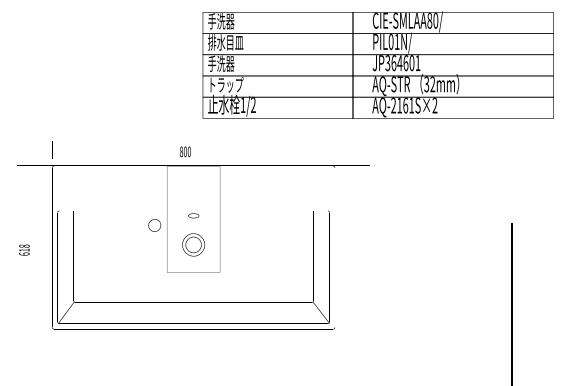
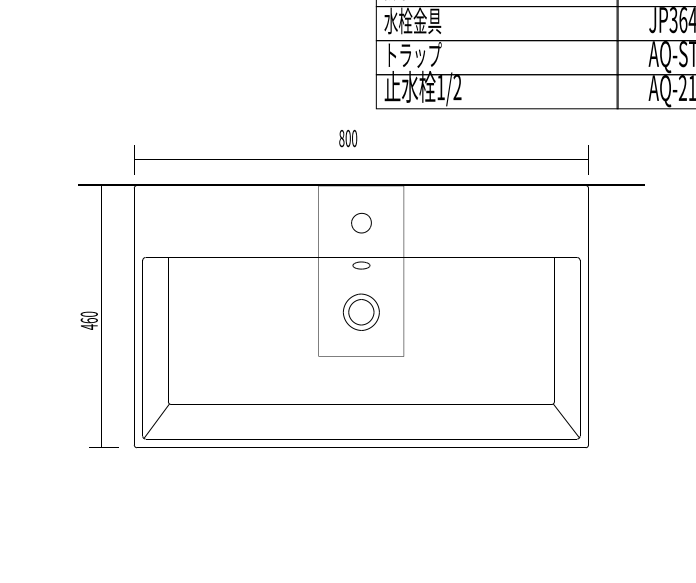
text: (225, 63) -> (412, 20), 手洗器 -> 水栓金具
text: (185, 151) -> (348, 137), moved
part: (154, 225) -> (361, 223), moved
text: (24, 249) -> (89, 319), 618 -> 460

